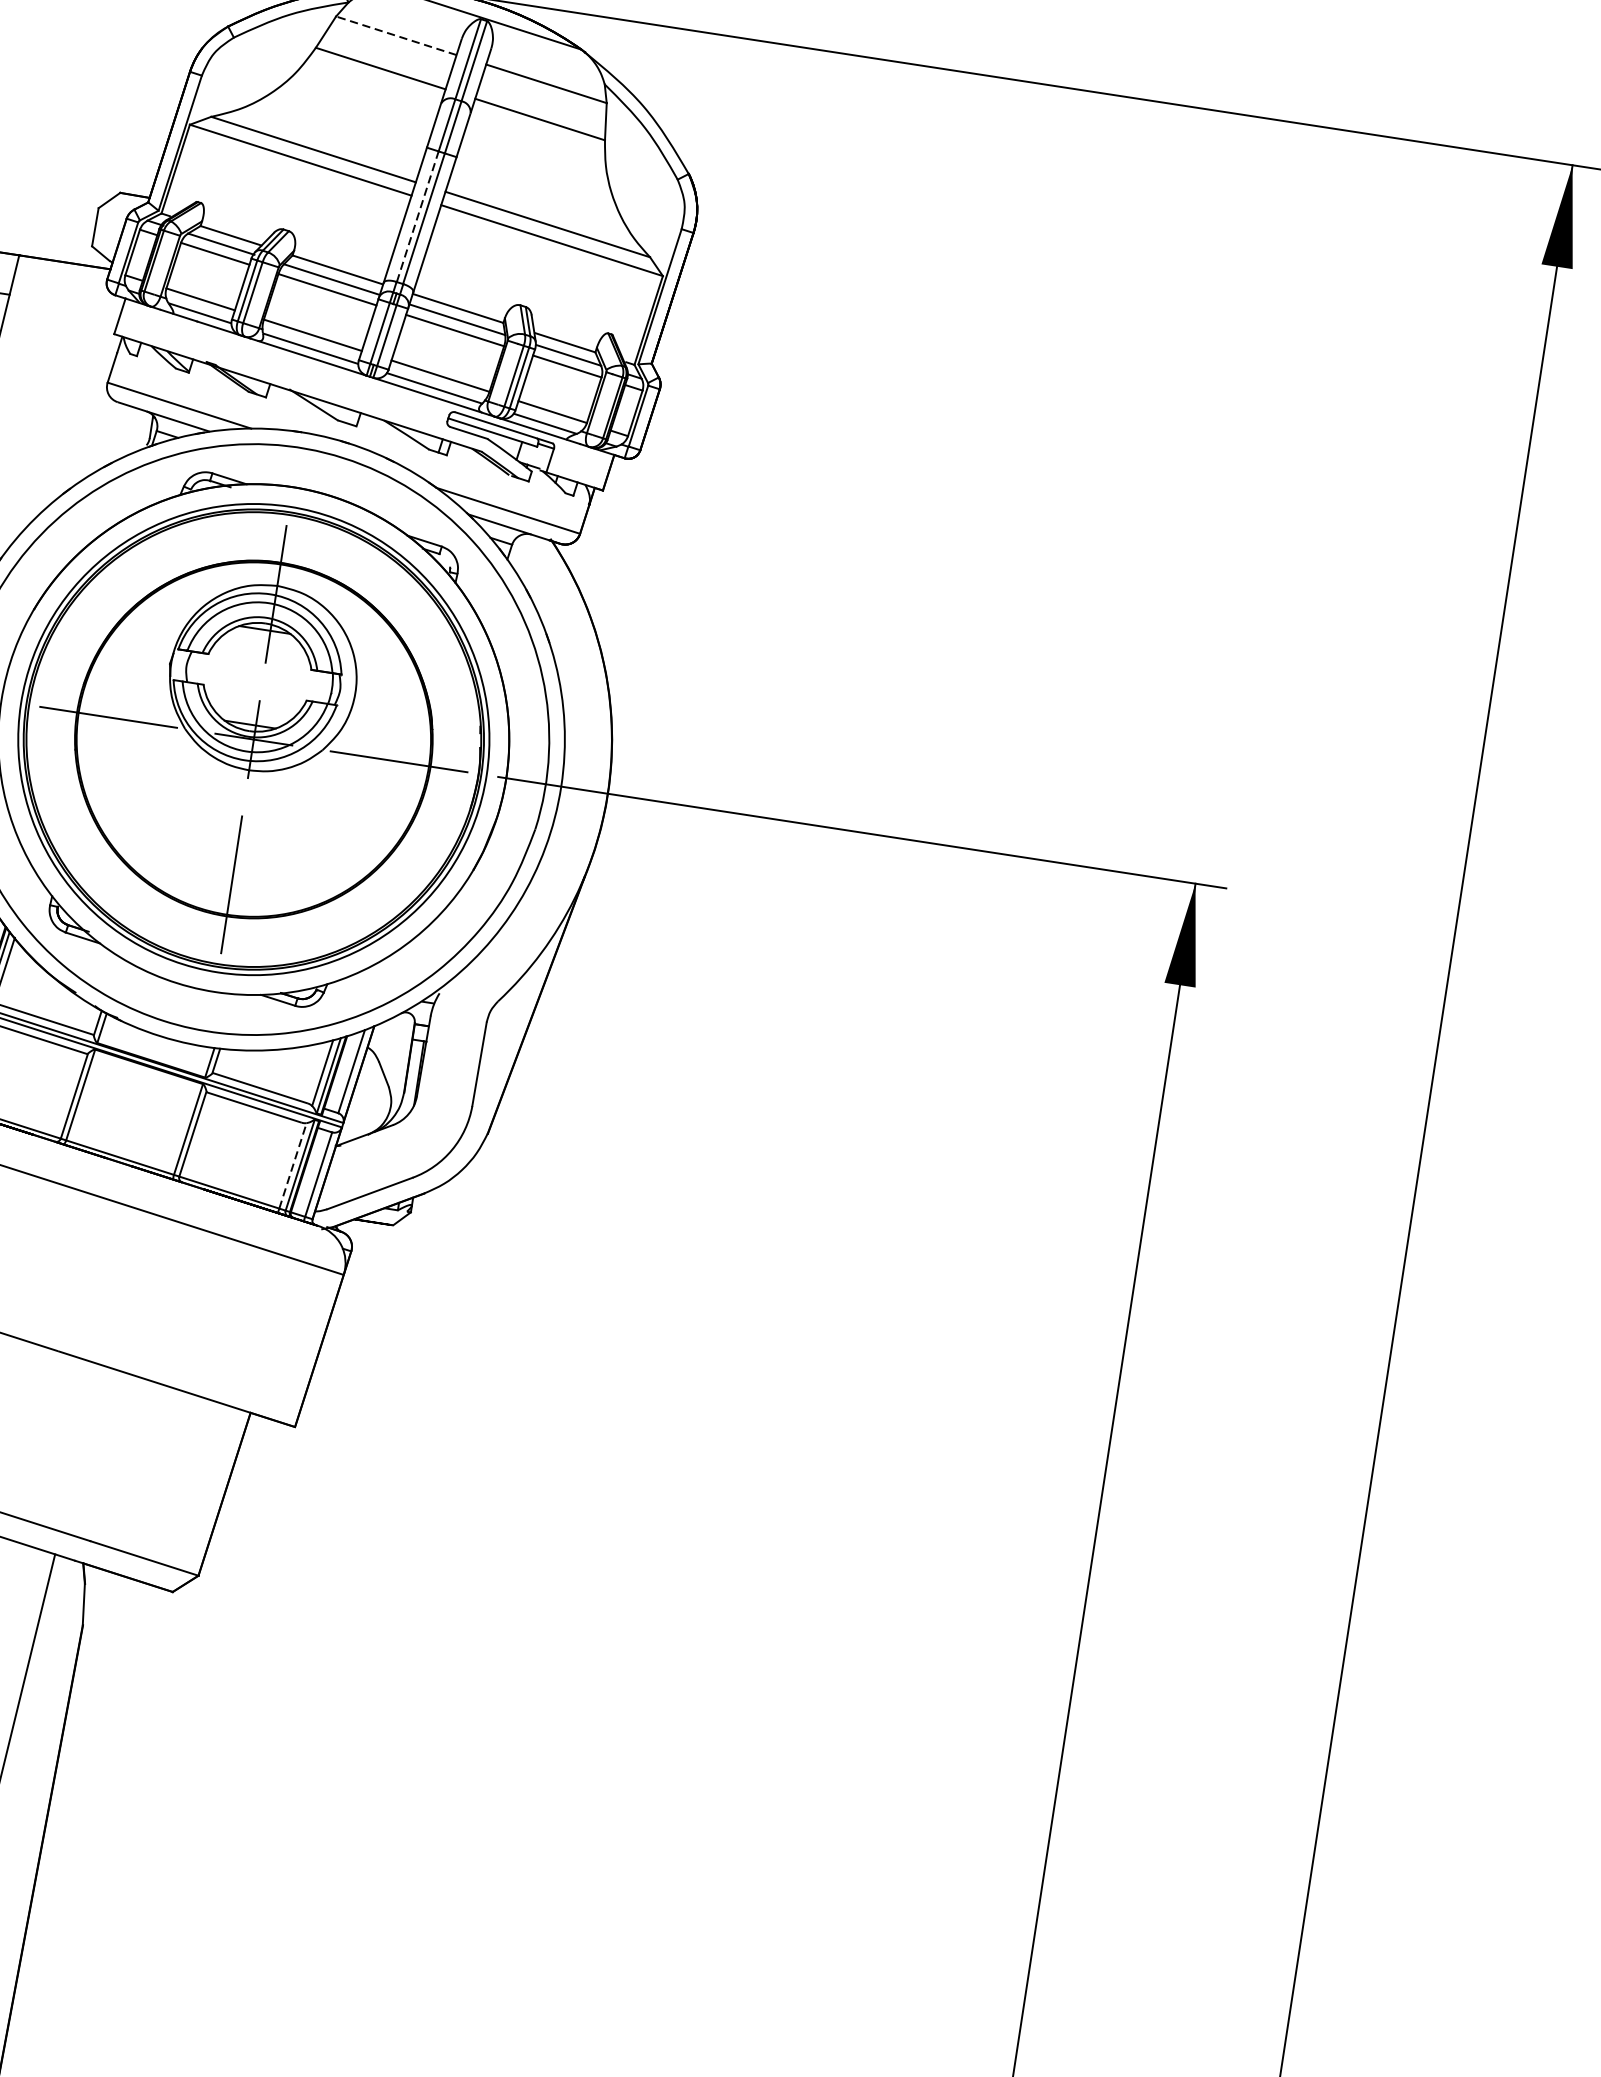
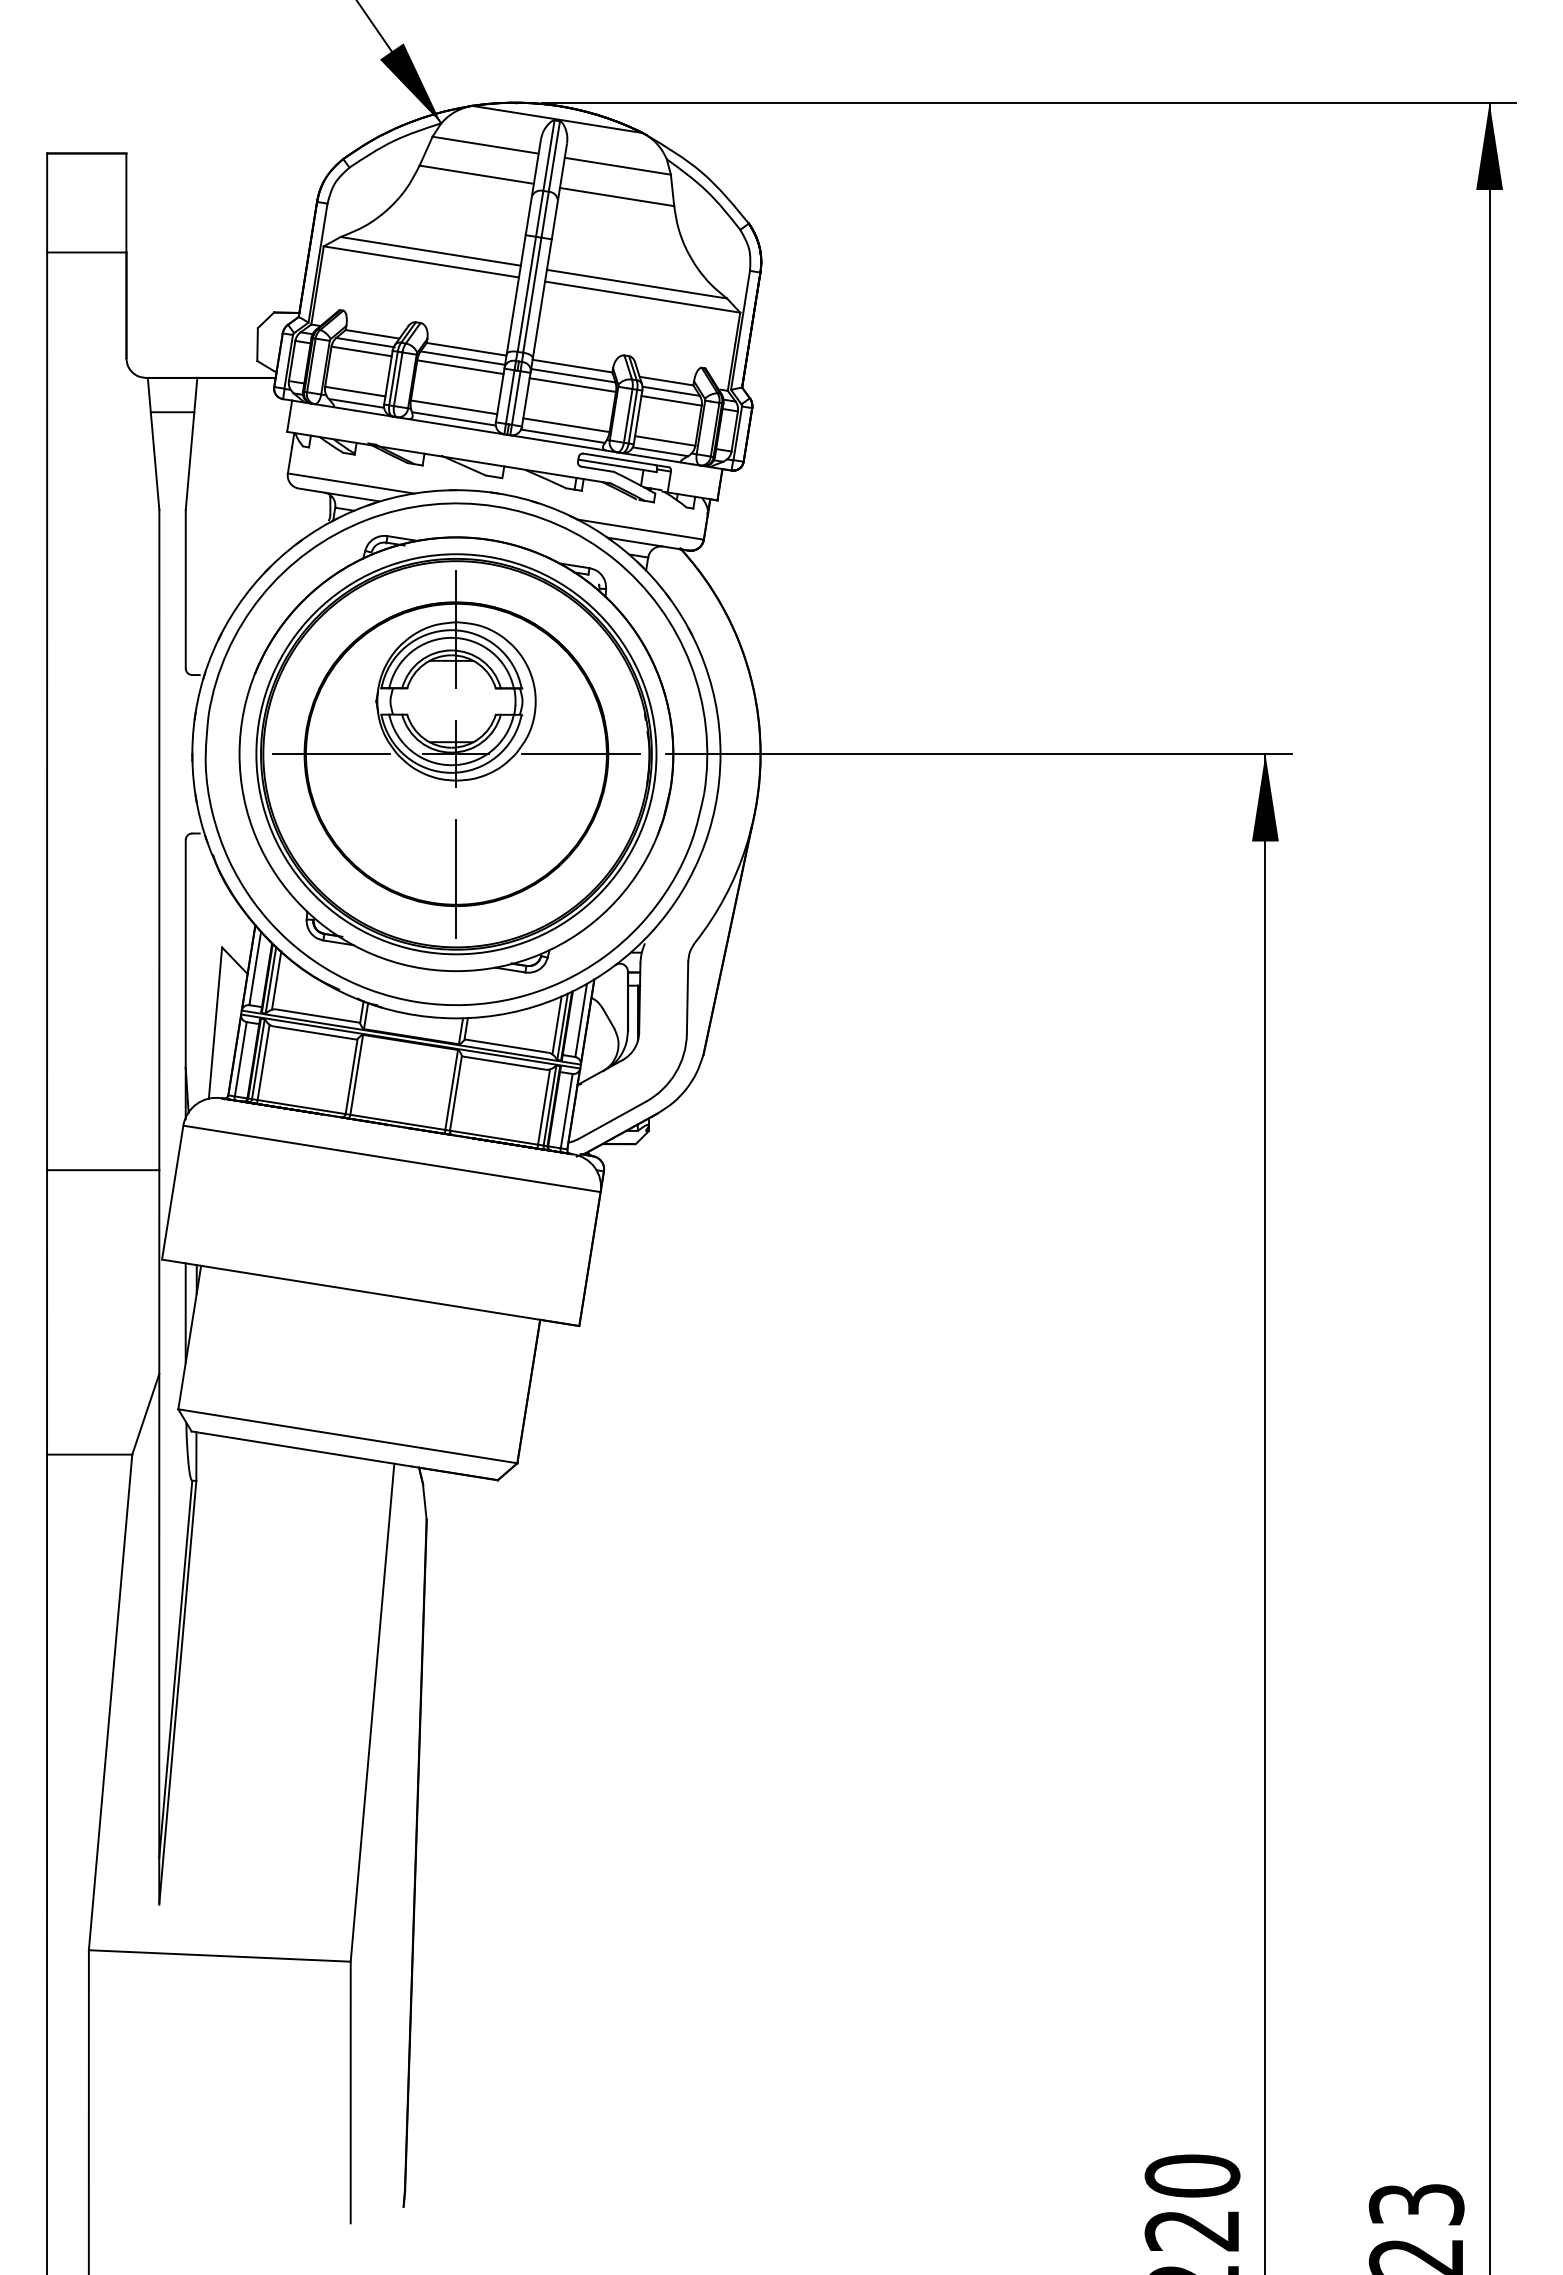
line: (396, 36) -> (485, 145), dashed -> solid
line: (417, 215) -> (526, 293), dashed -> solid
line: (293, 1165) -> (544, 1106), dashed -> solid

